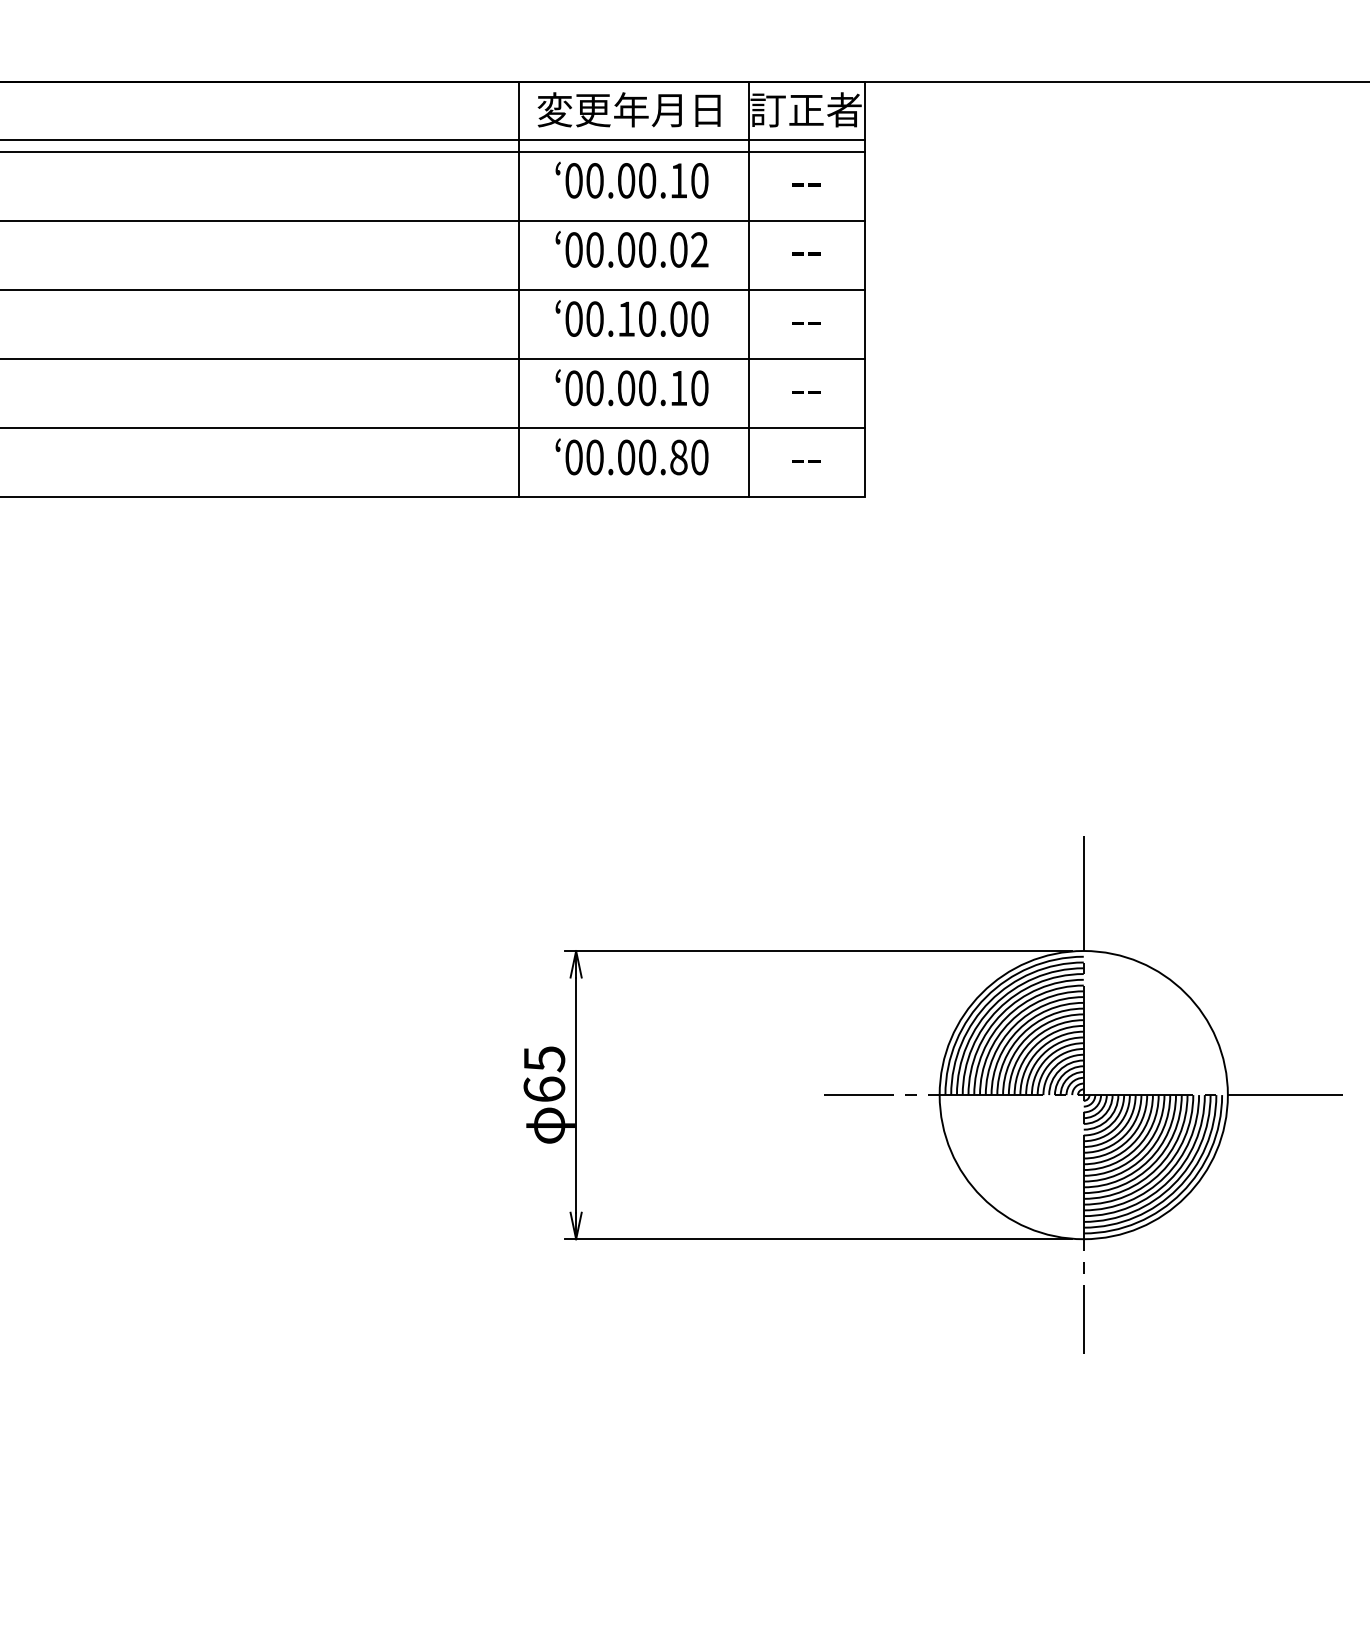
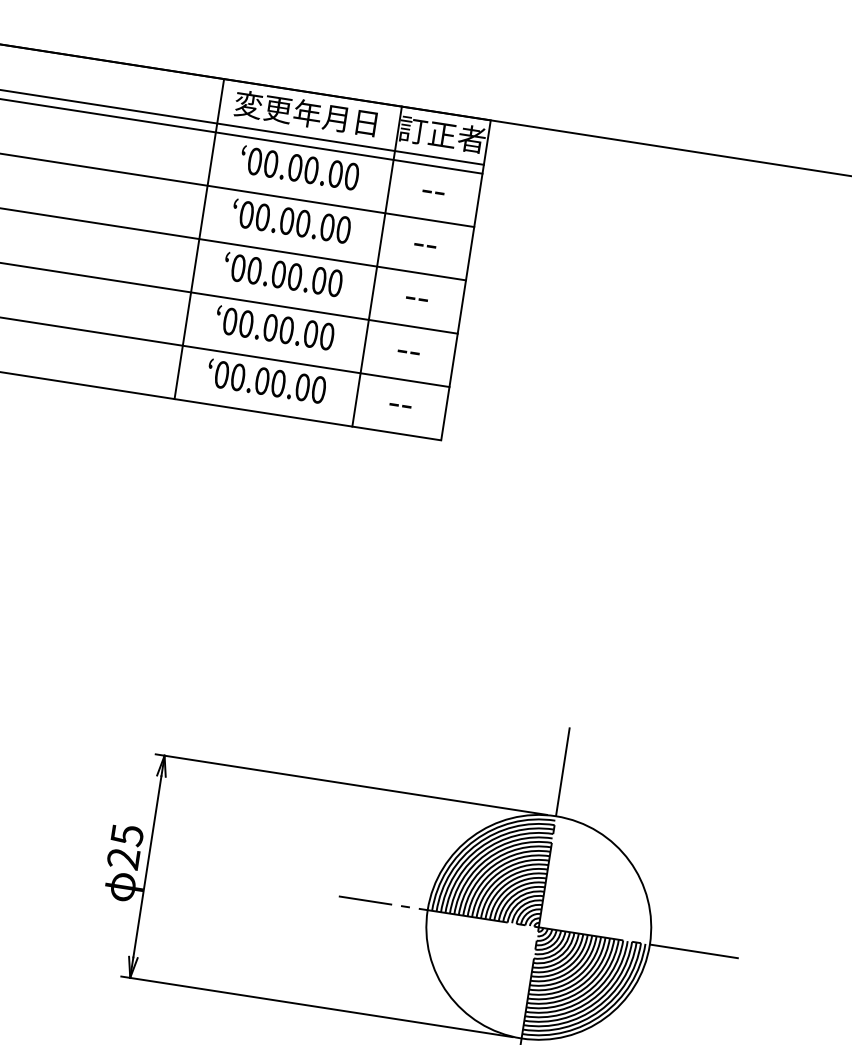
text: (678, 180) -> (335, 173), 00.00.10 -> 00.00.00
text: (699, 249) -> (343, 229), 00.00.02 -> 00.00.00
text: (626, 318) -> (278, 274), 00.10.00 -> 00.00.00
text: (678, 388) -> (310, 334), 00.00.10 -> 00.00.00
text: (678, 457) -> (302, 387), 00.00.80 -> 00.00.00
text: (544, 1089) -> (123, 858), 65 -> 25

